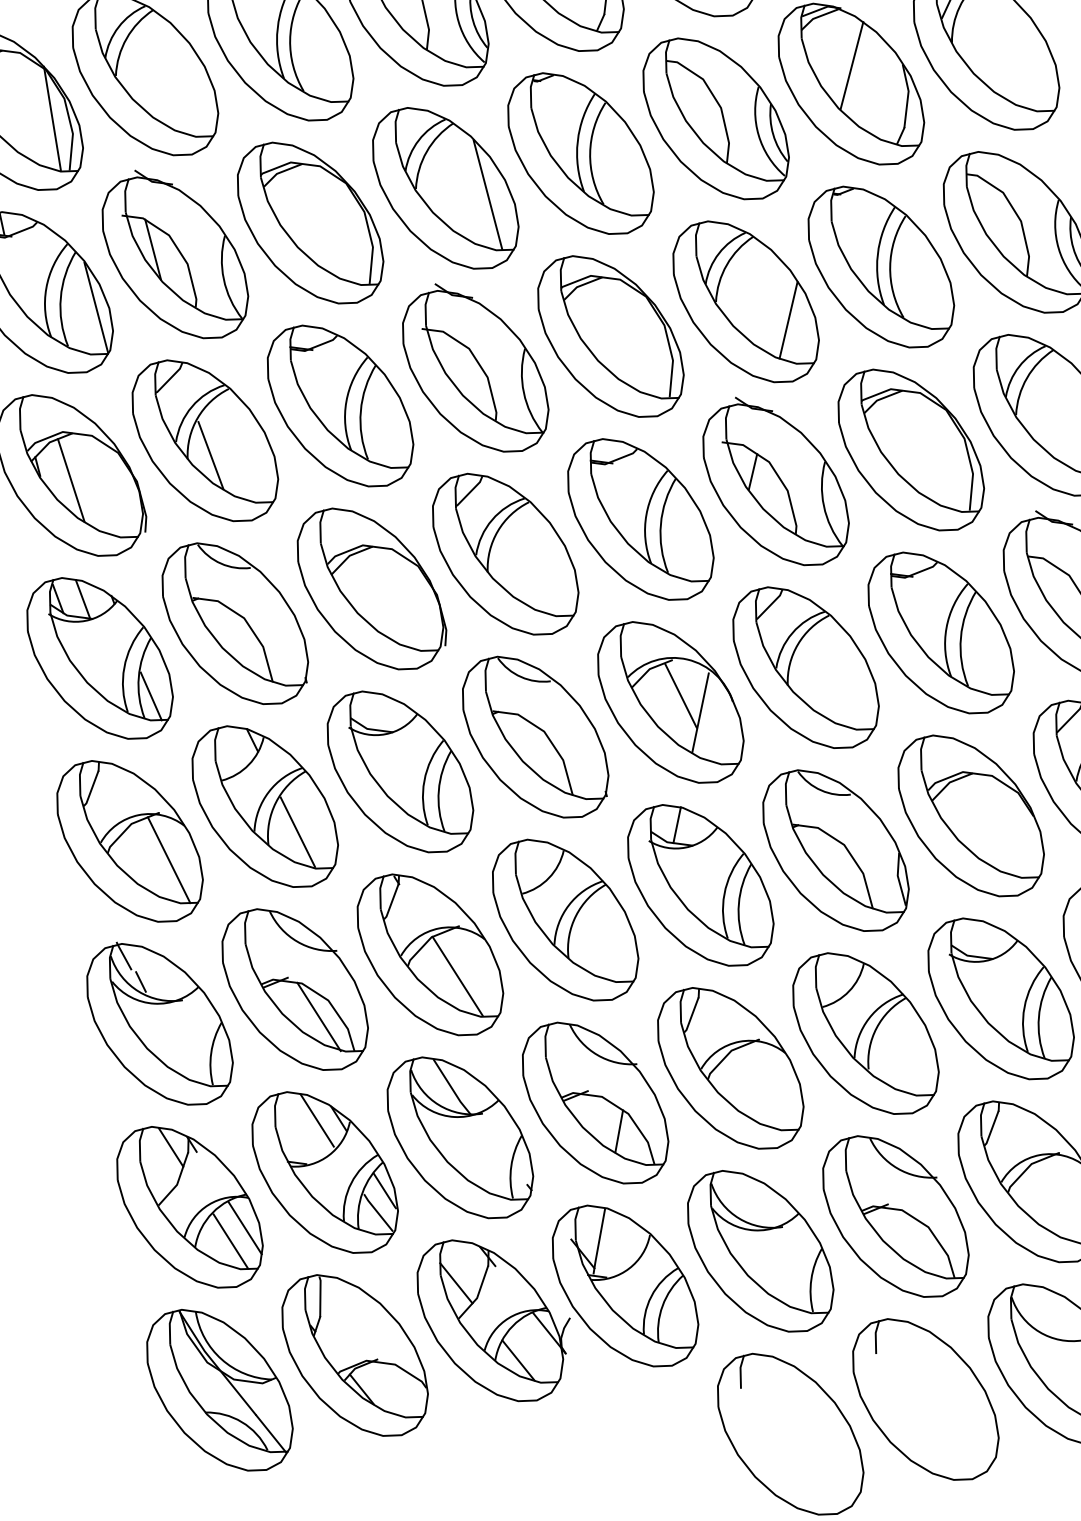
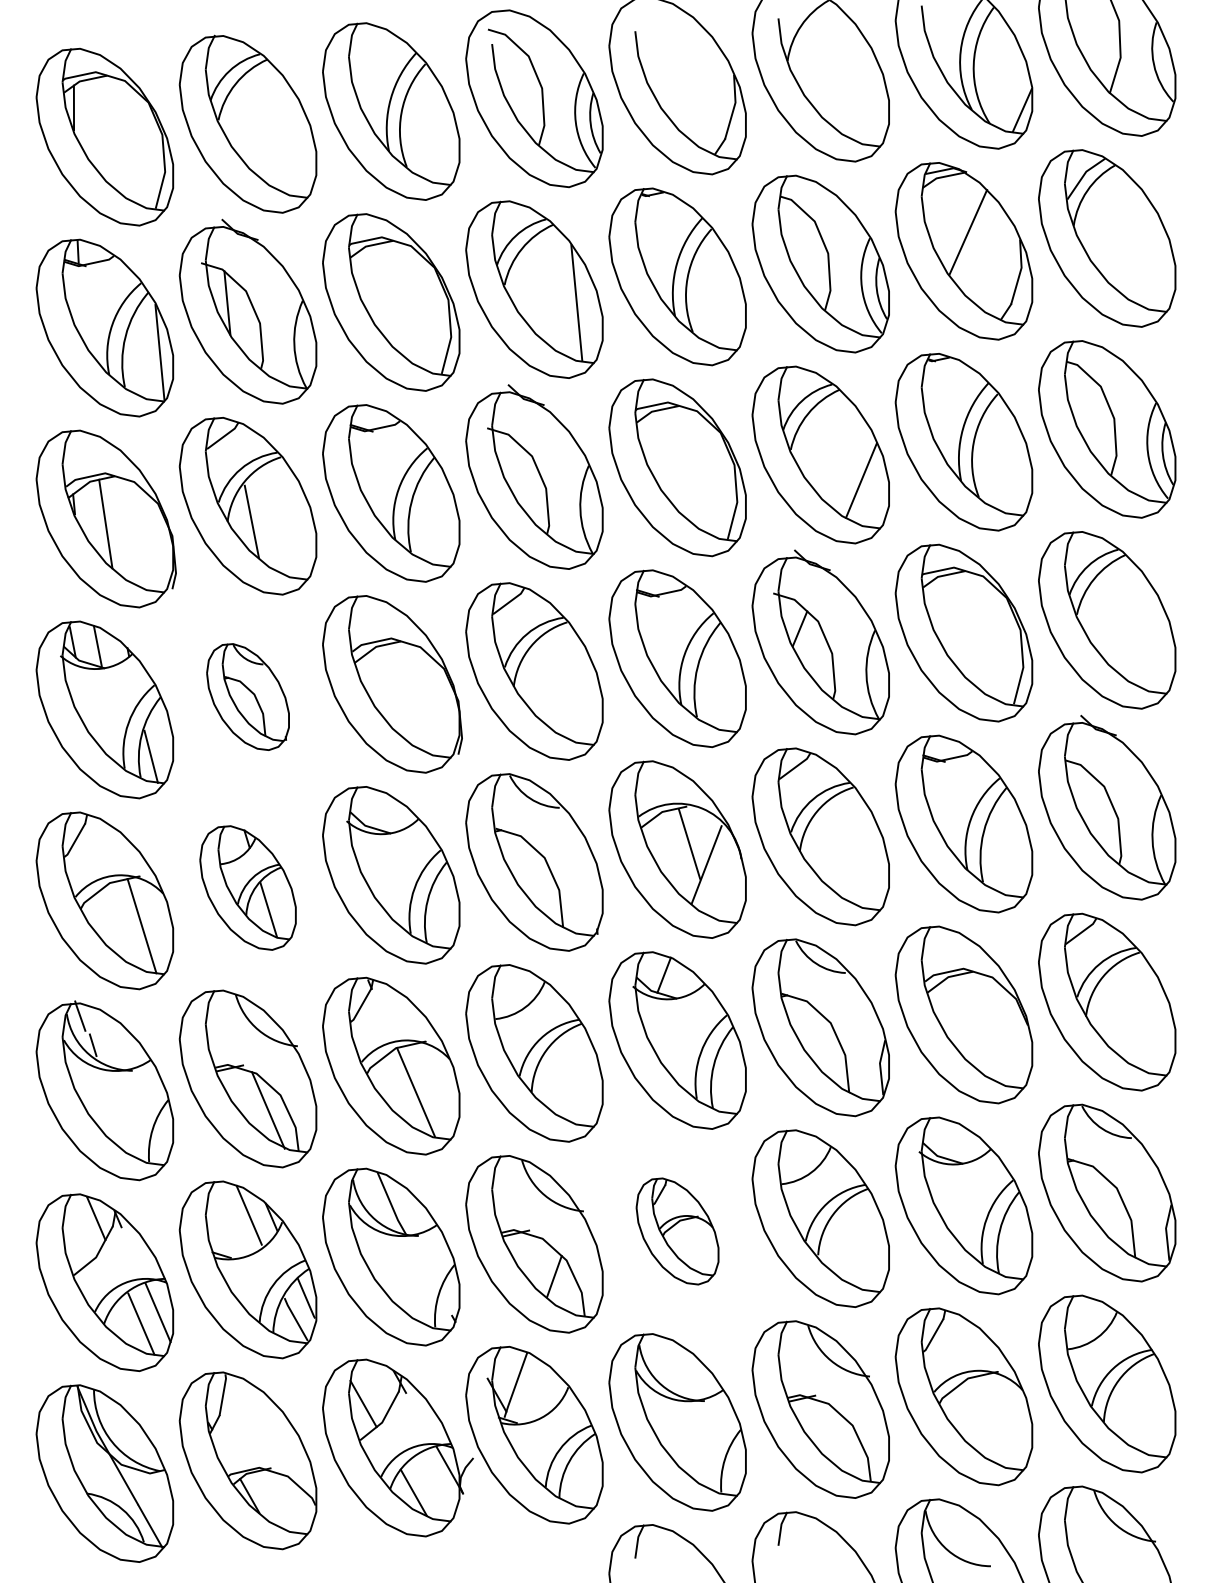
line: (51, 118) -> (146, 152), removed
part: (234, 623) -> (247, 696), size x0.6
part: (264, 806) -> (247, 887), size x0.7
part: (730, 1068) -> (677, 1231), size x0.6

